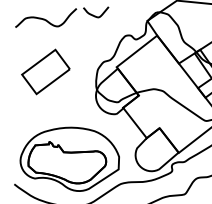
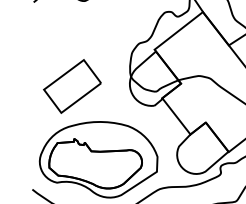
part: (45, 71) -> (71, 85), moved

